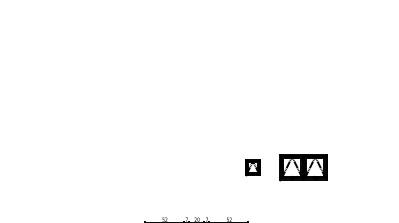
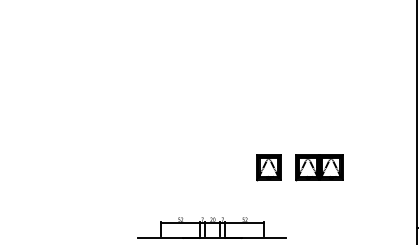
part: (252, 167) -> (268, 167), size x1.67

